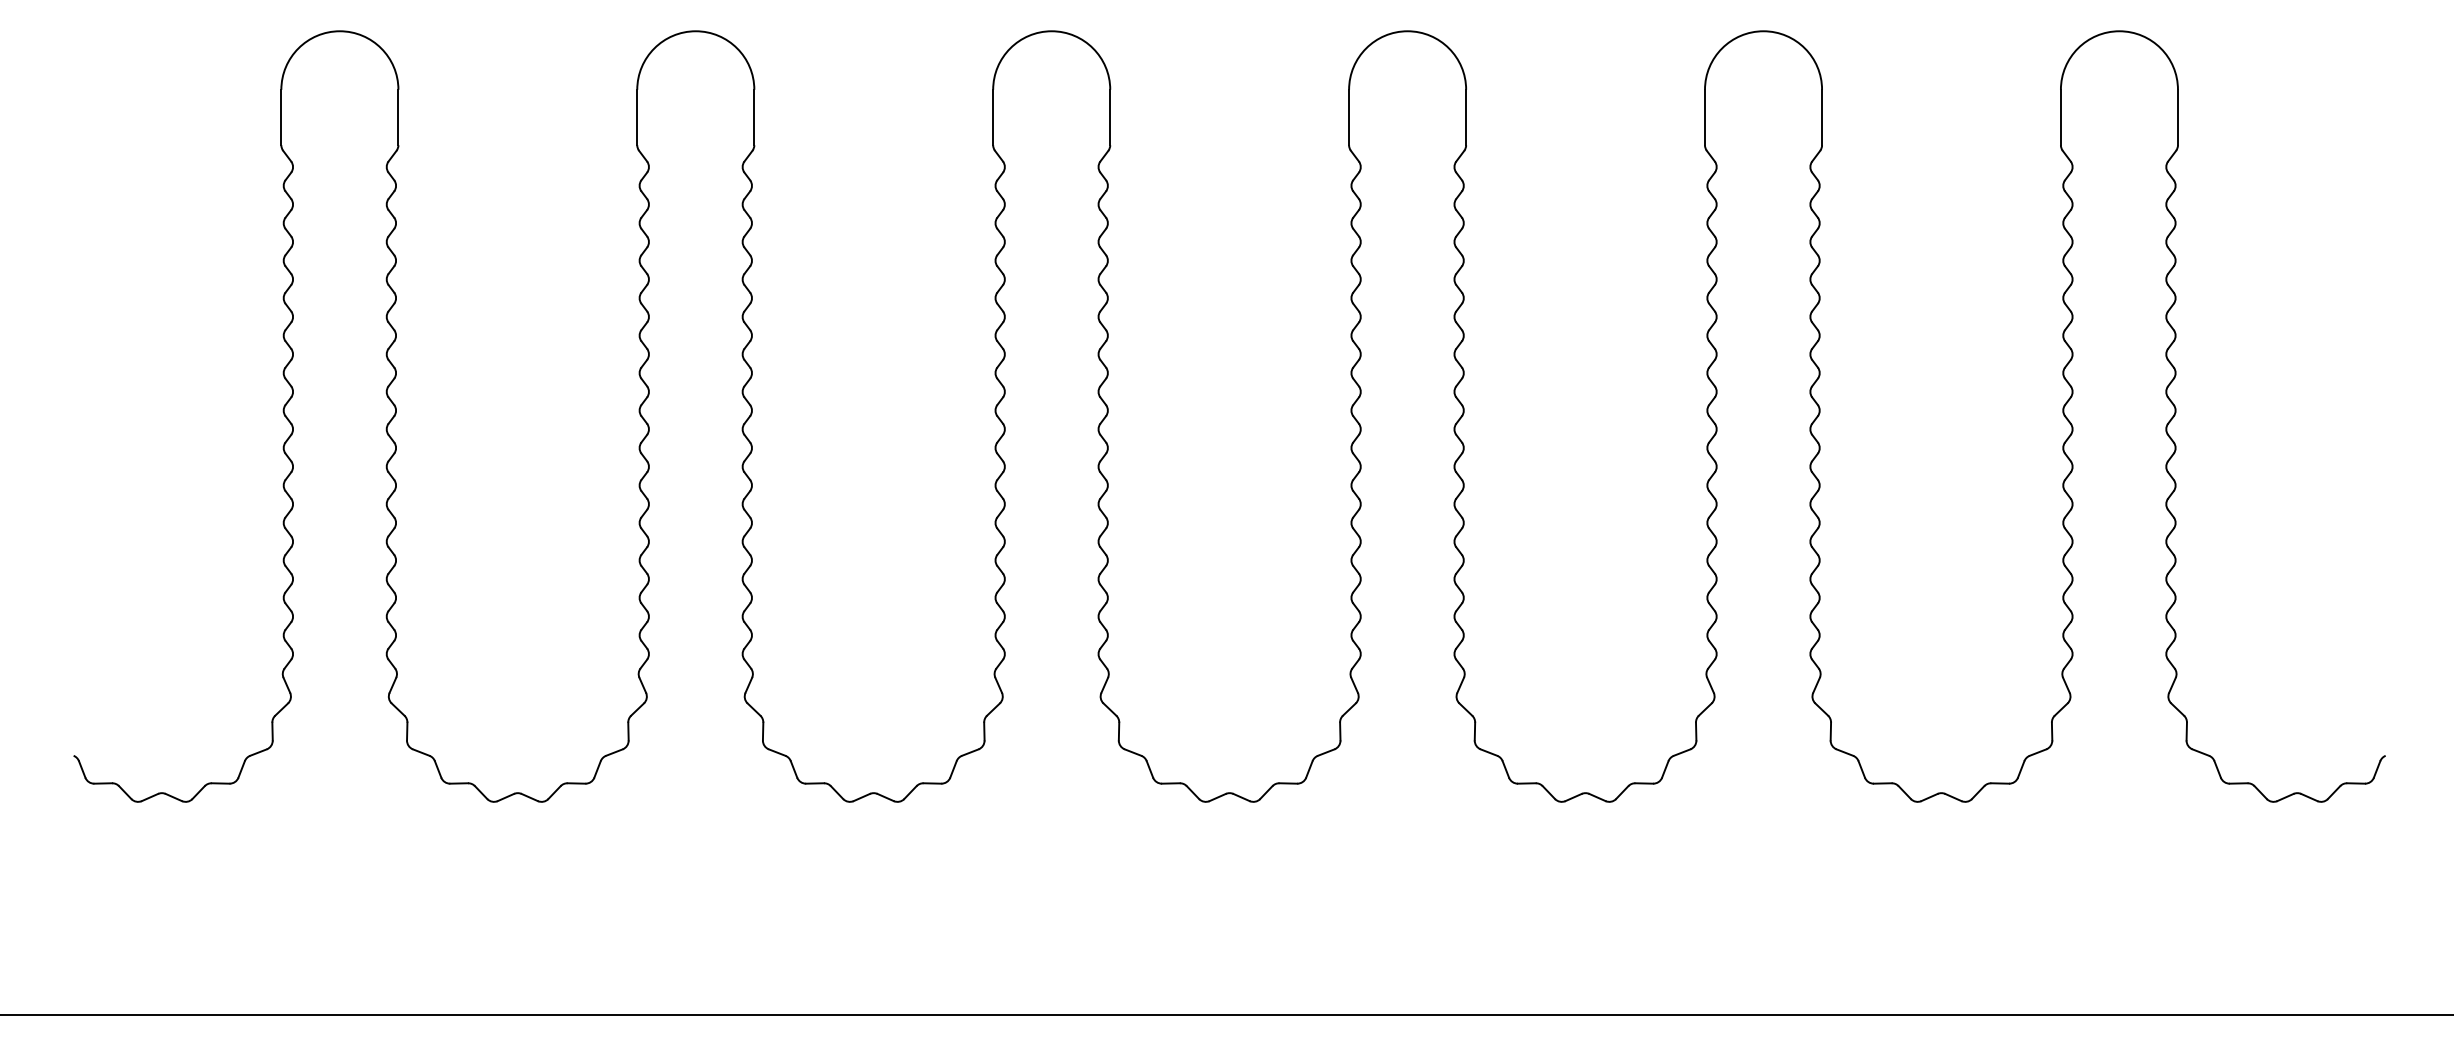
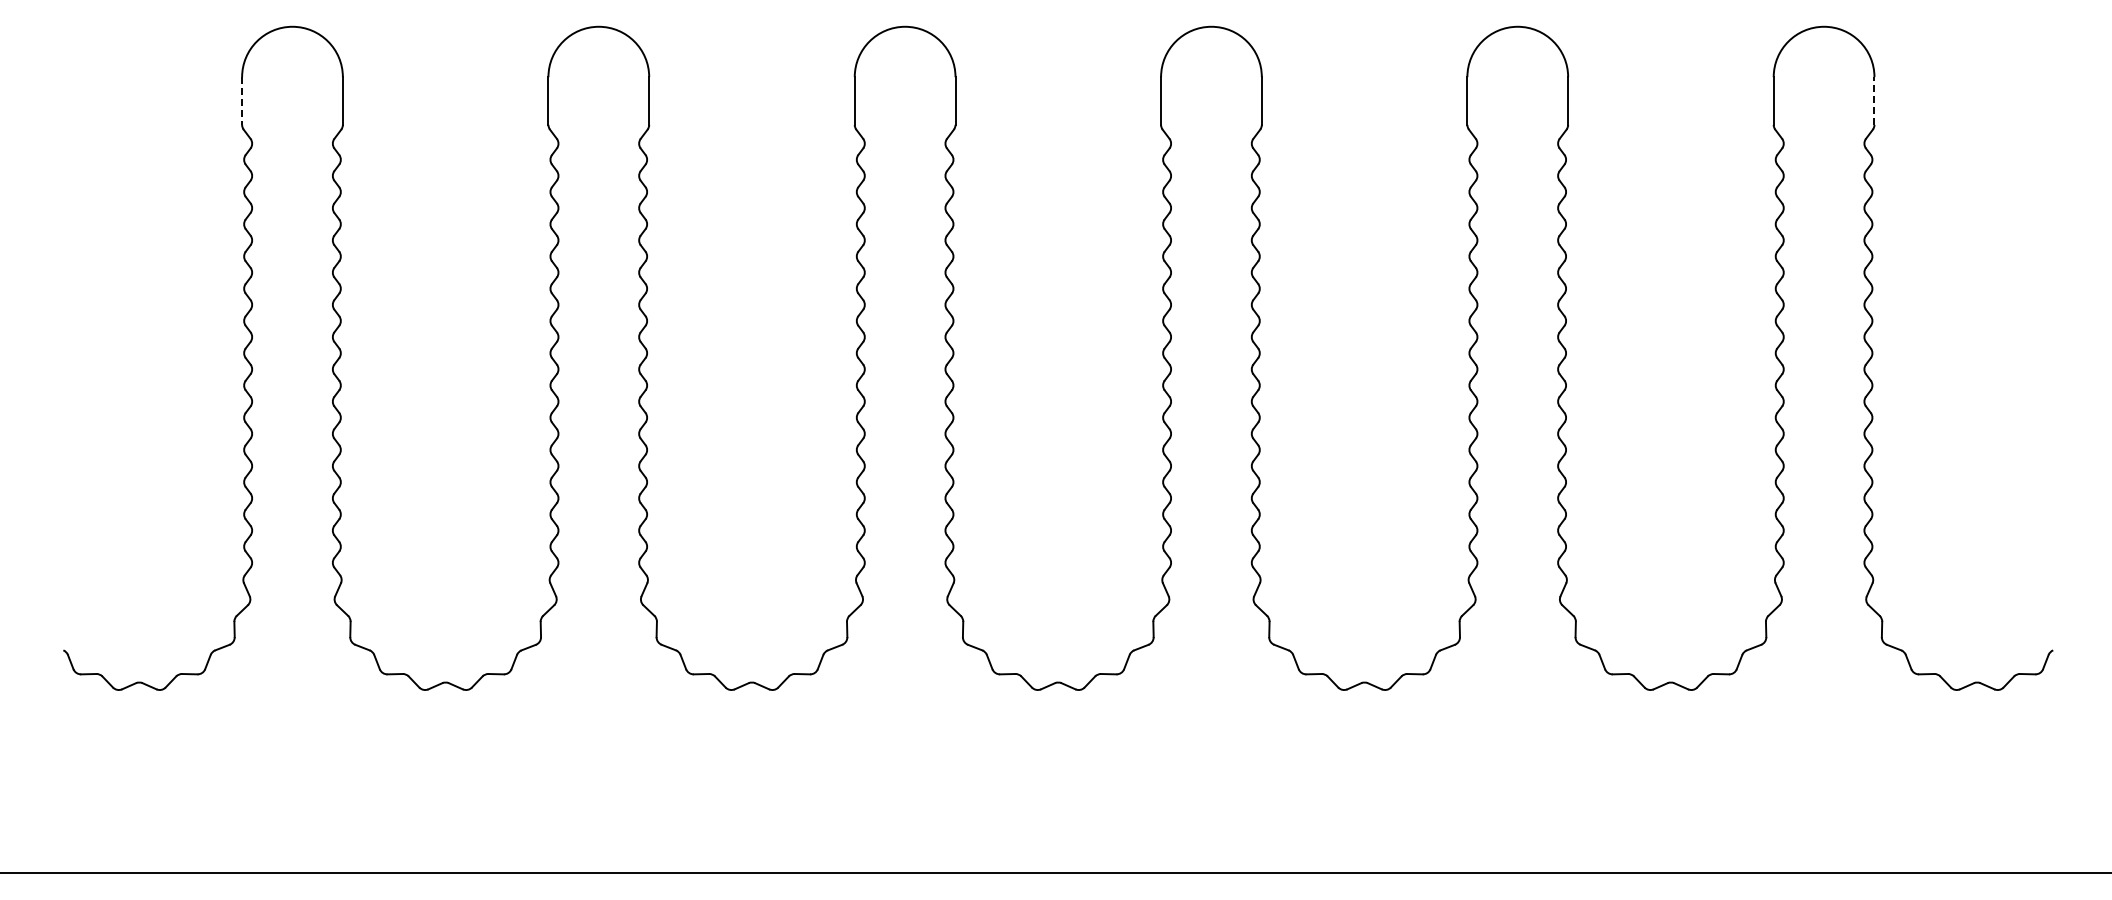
line: (281, 118) -> (242, 101), solid -> dashed
line: (2178, 118) -> (1874, 101), solid -> dashed

